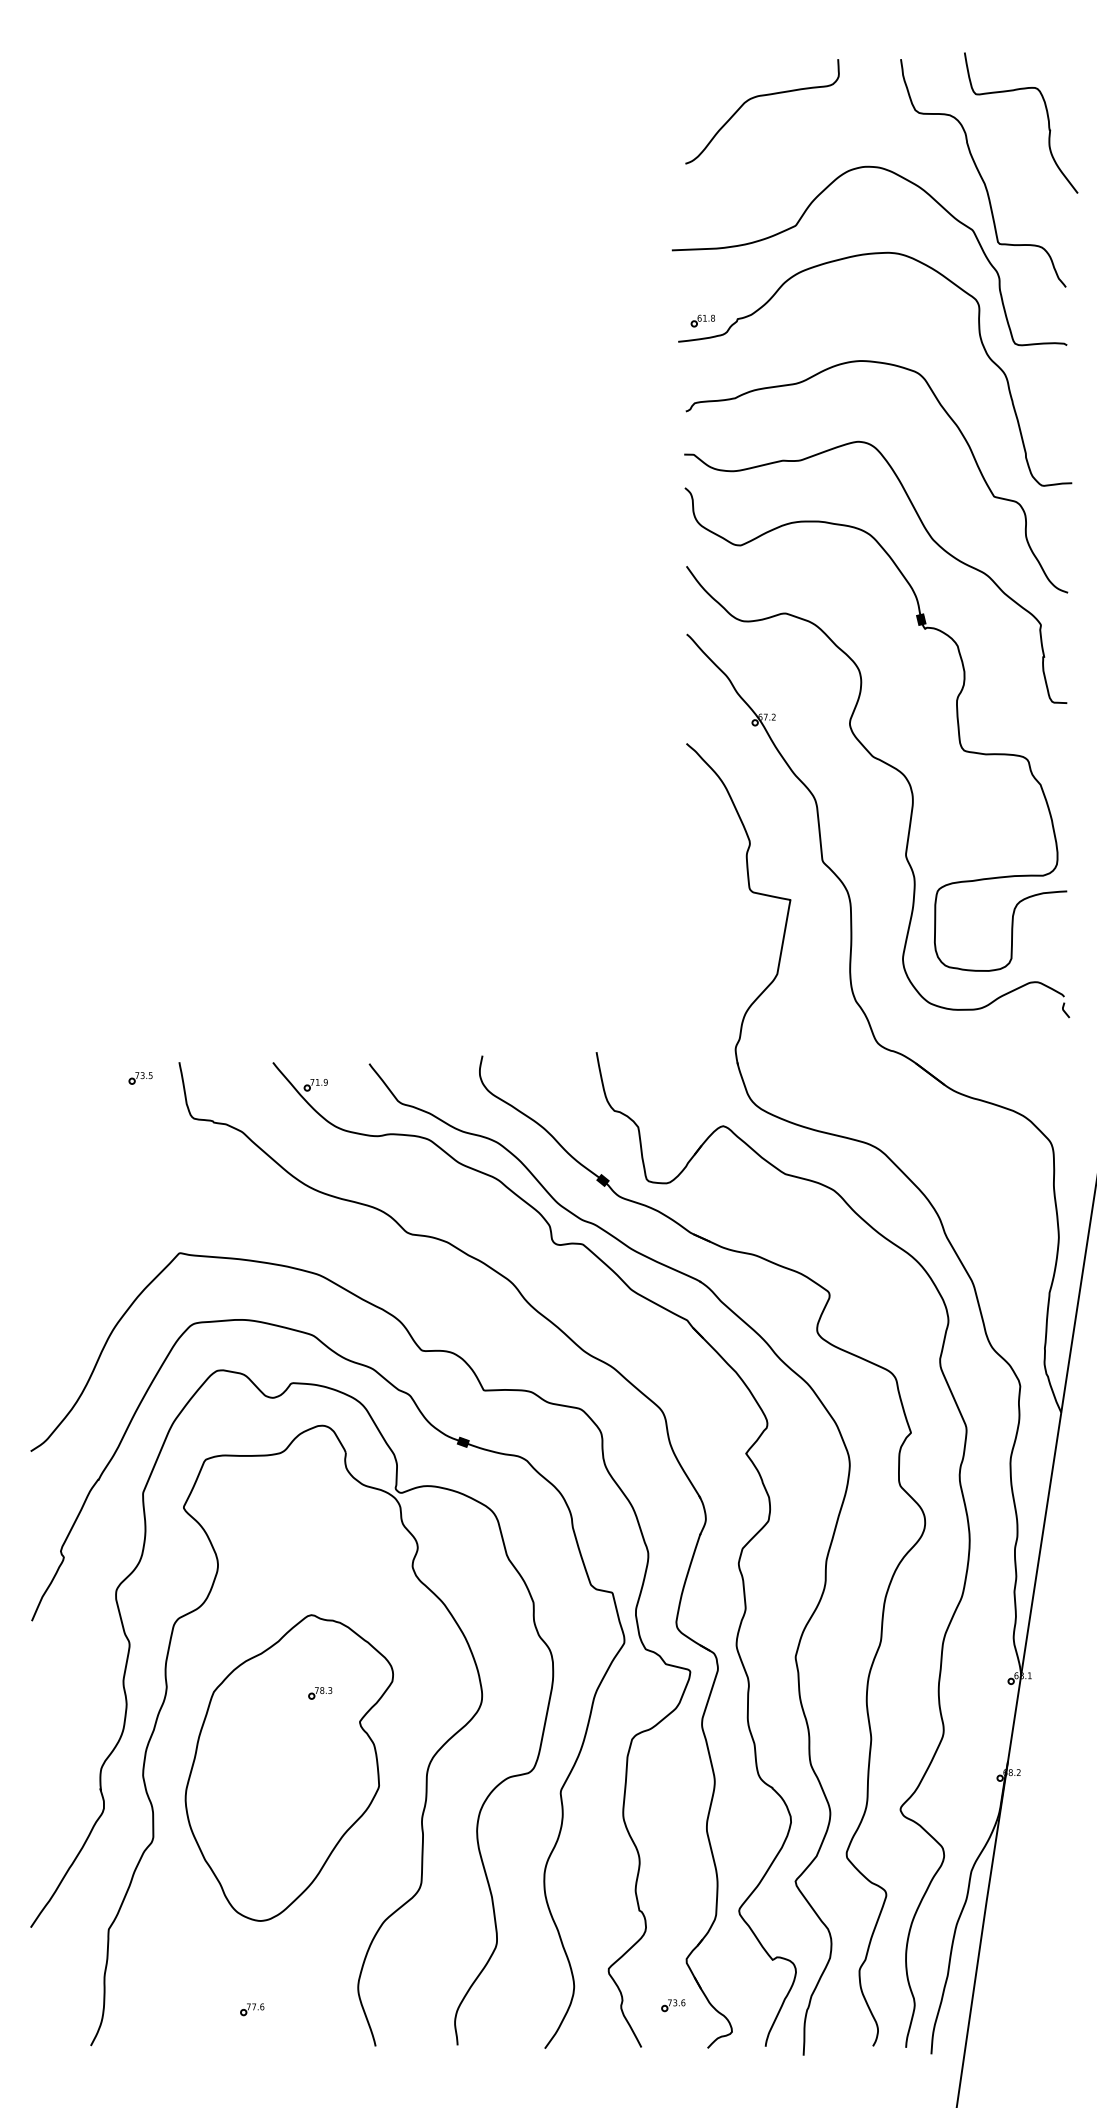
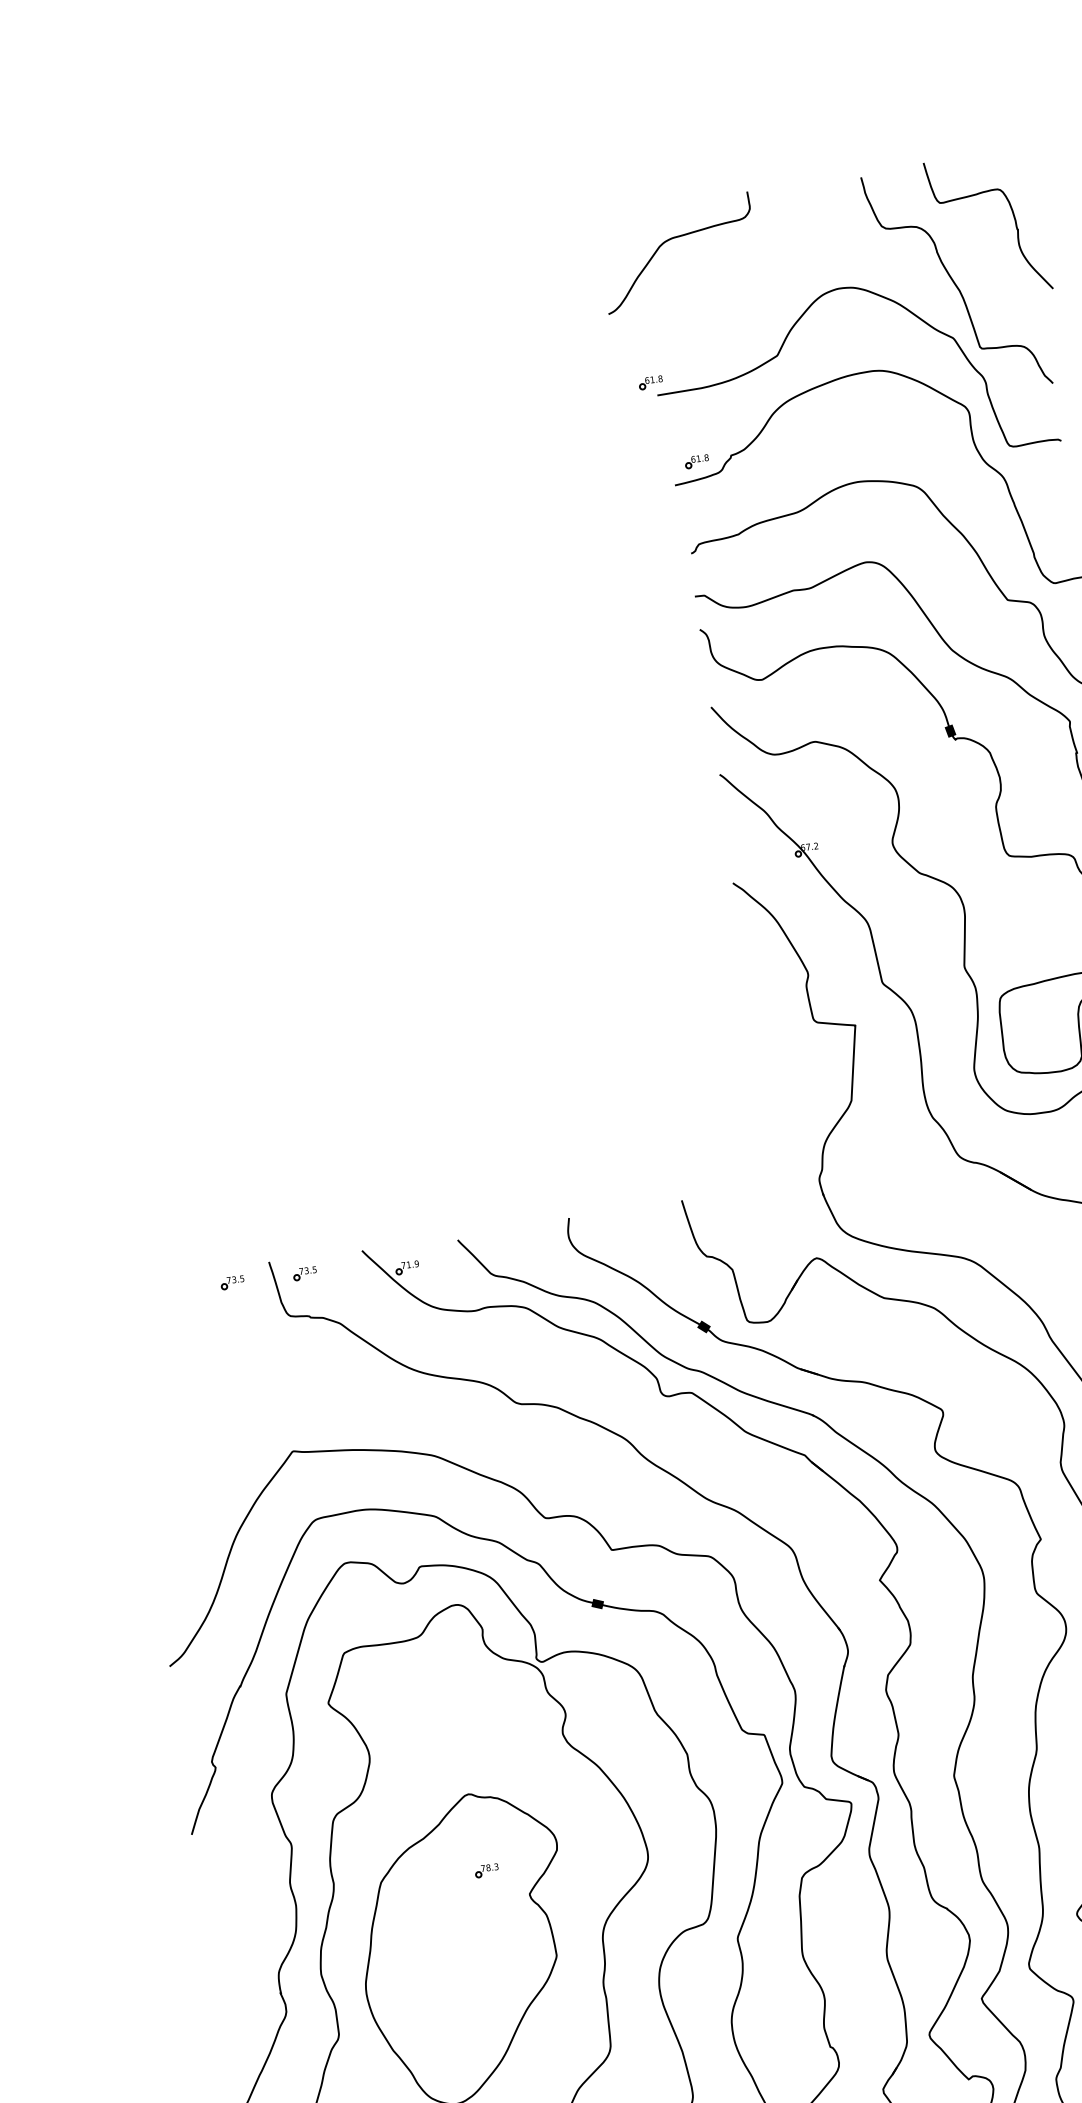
curve: (757, 97) -> (671, 239), moved
part: (666, 236) -> (650, 382), added
part: (213, 1078) -> (304, 1273), added

